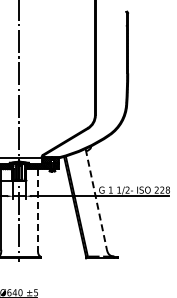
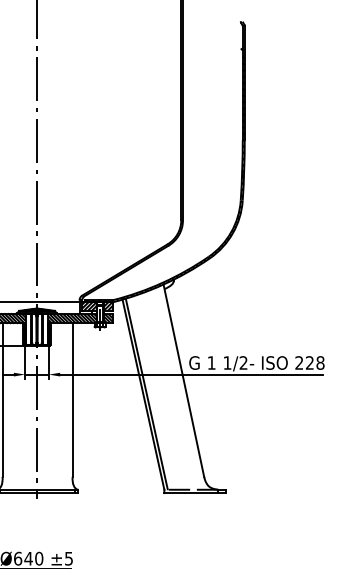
line: (96, 199) -> (184, 380), dashed -> solid
line: (38, 210) -> (73, 401), dashed -> solid

